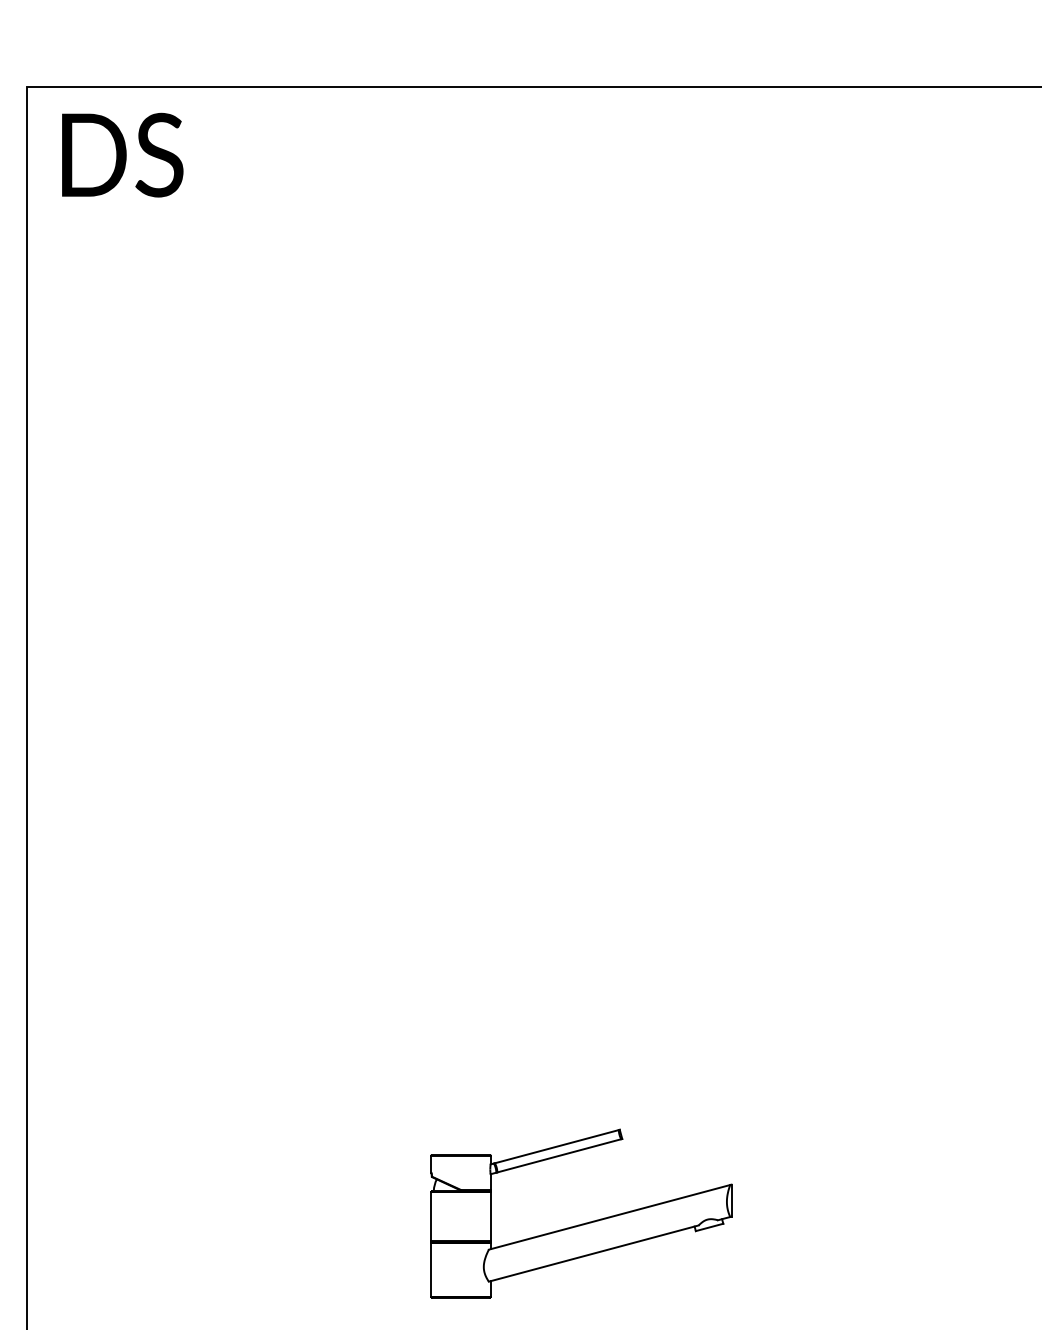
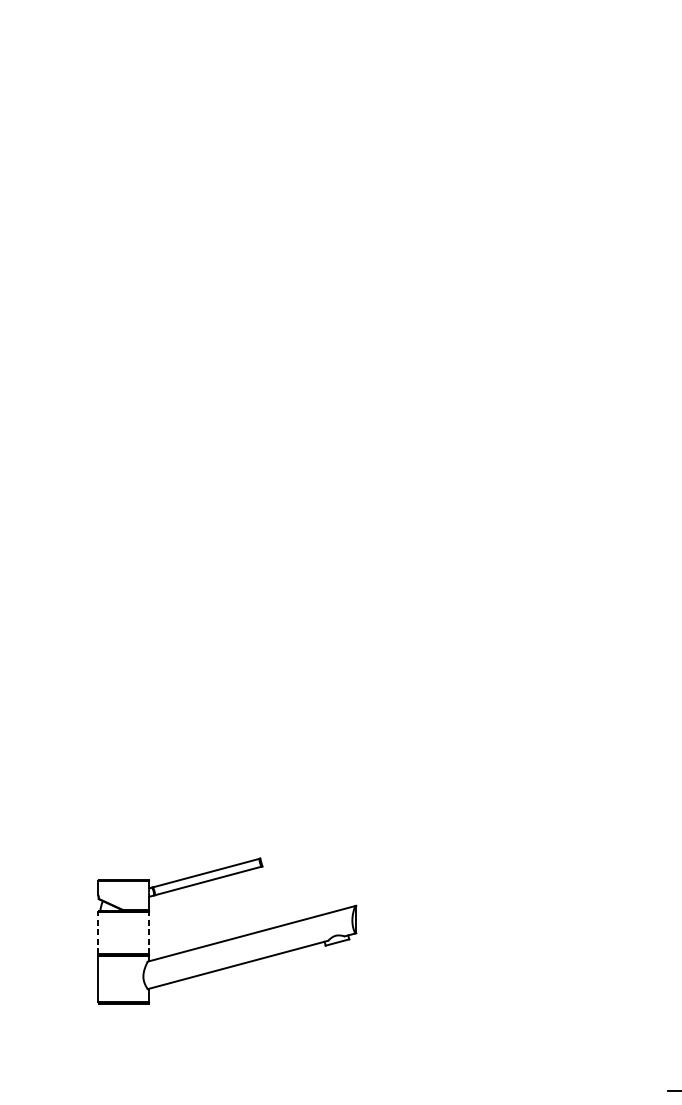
line: (431, 1216) -> (98, 933), solid -> dashed
line: (490, 1216) -> (149, 933), solid -> dashed

